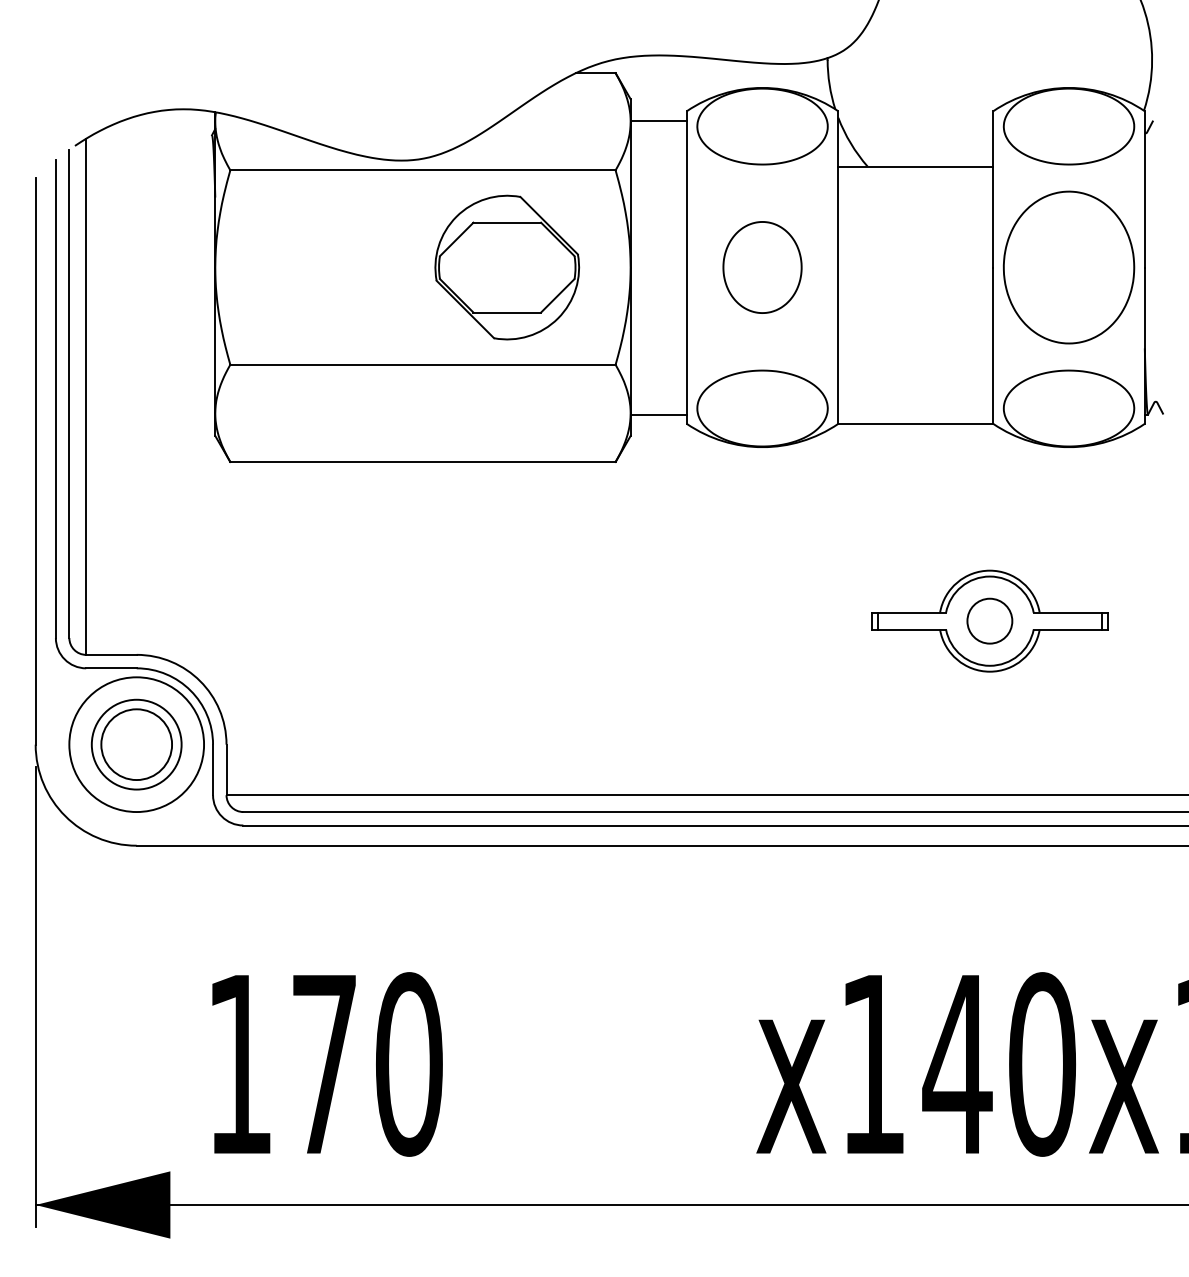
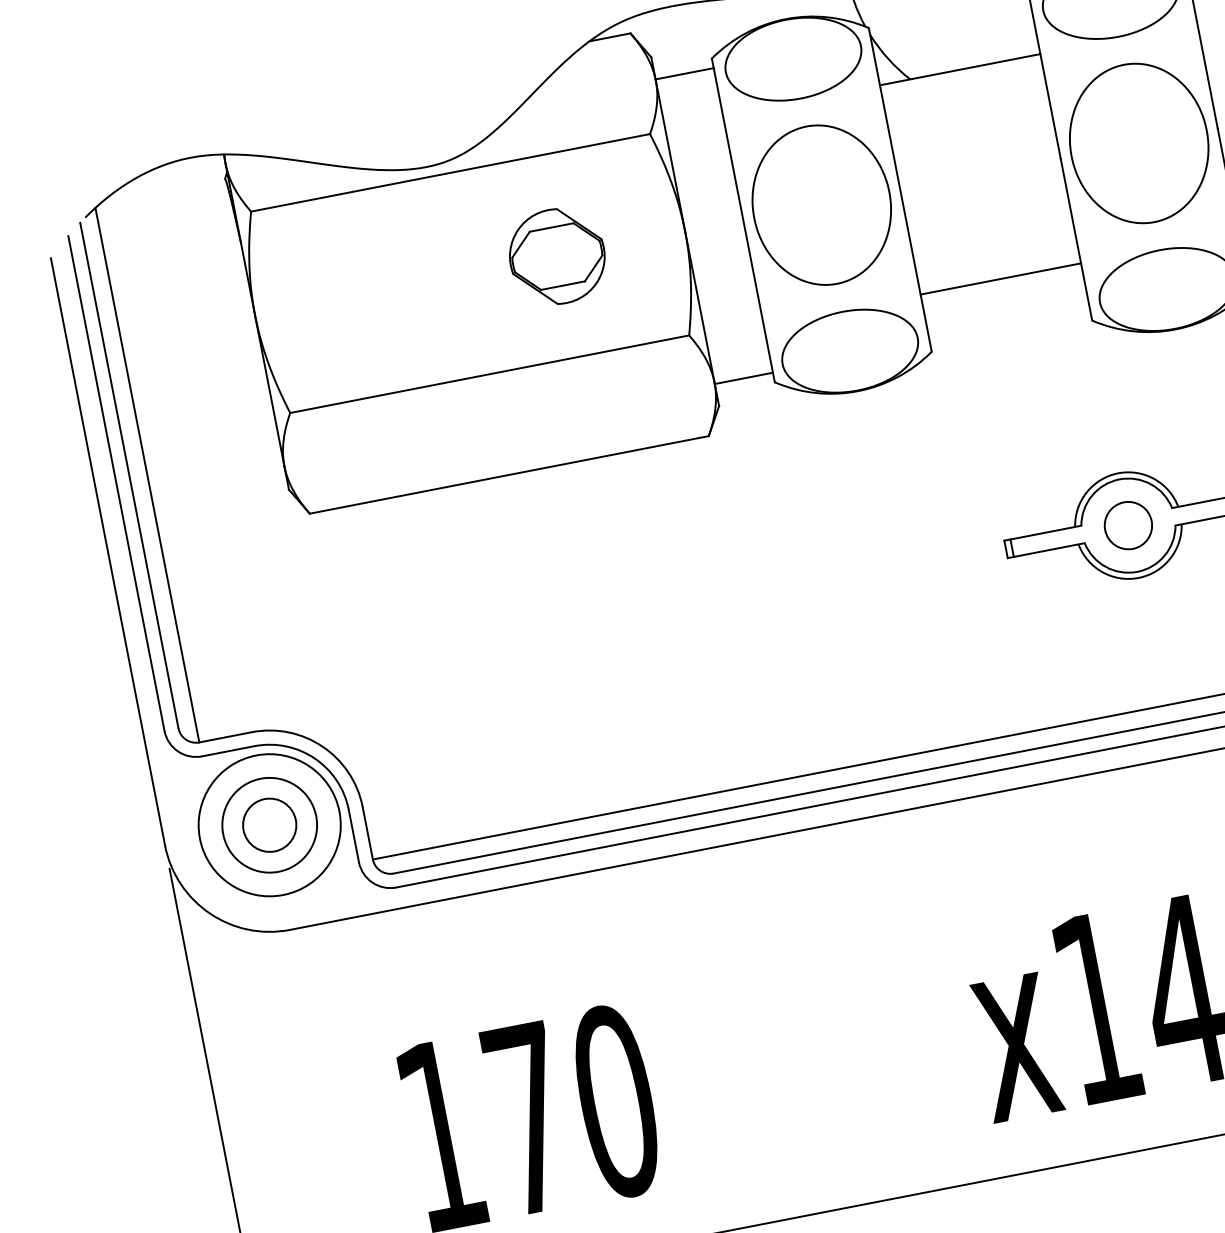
part: (506, 267) -> (556, 256), size x0.62
part: (762, 267) -> (821, 205), size x1.67
line: (915, 423) -> (1000, 278), moved
circle: (136, 744) -> (269, 825), size x0.71

